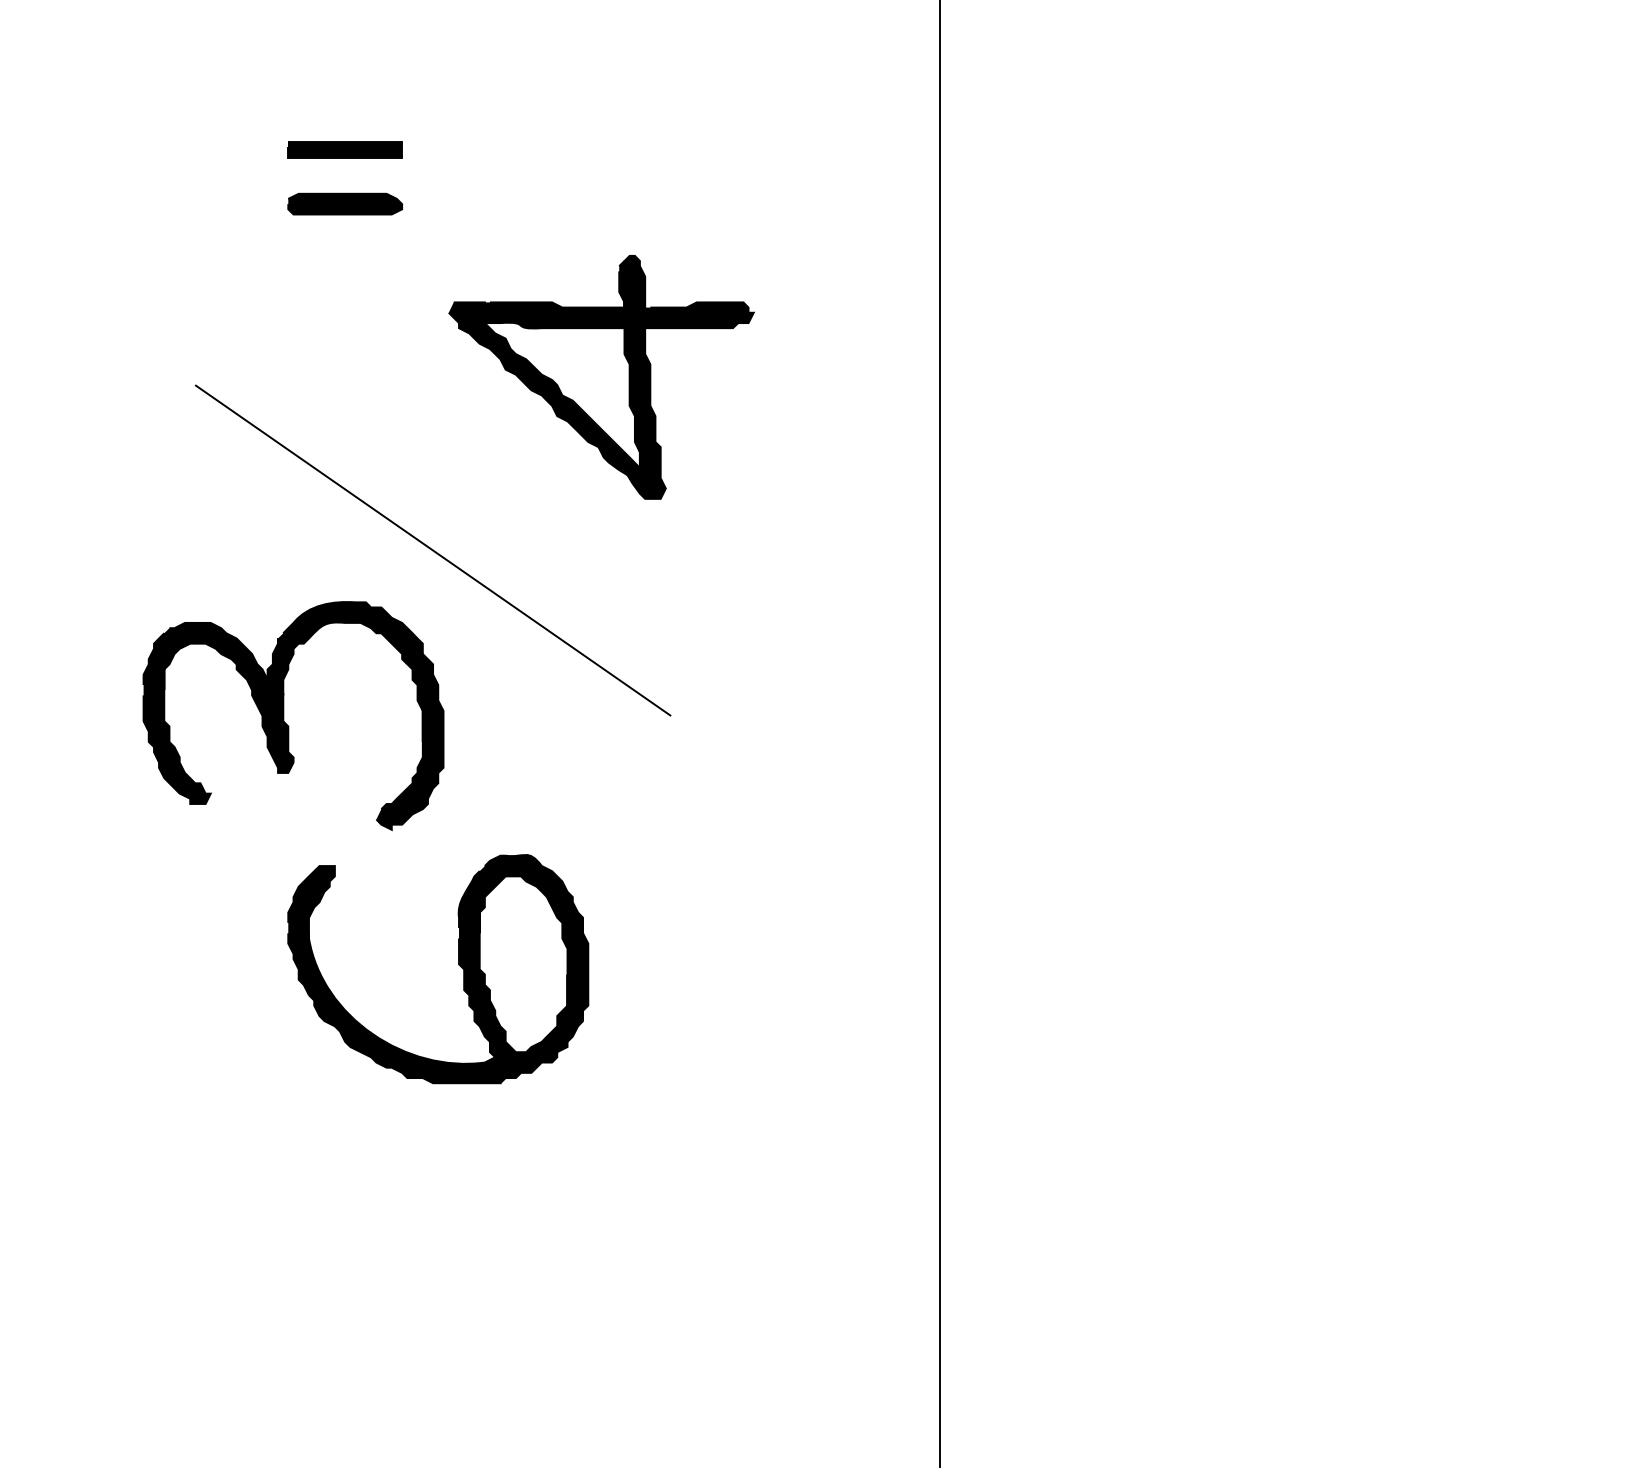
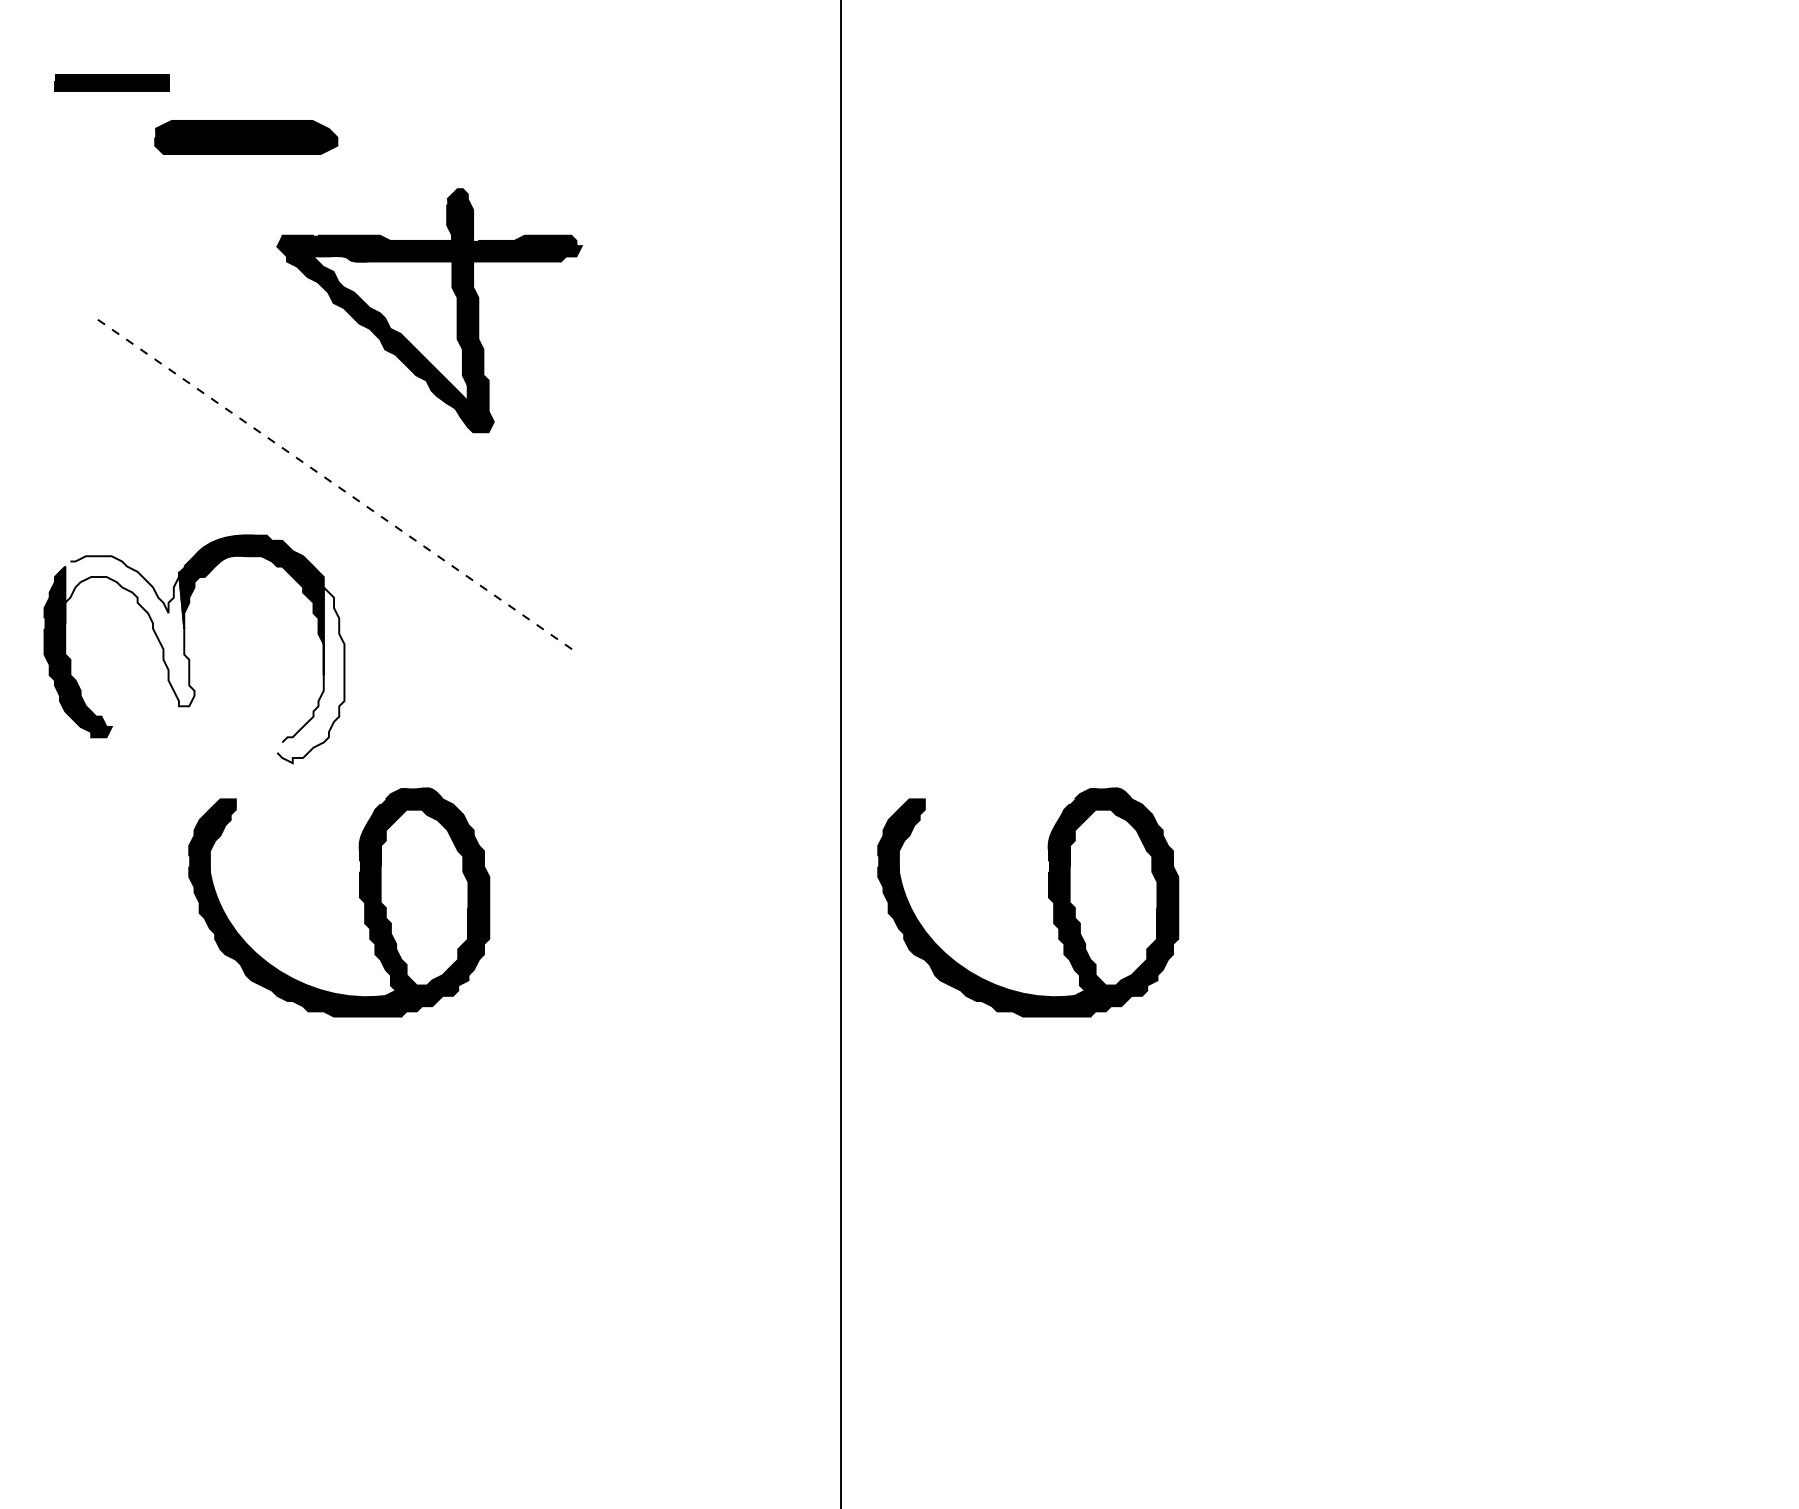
part: (344, 149) -> (111, 82), moved
part: (344, 204) -> (245, 137), size x1.6
part: (601, 377) -> (429, 310), moved
line: (433, 550) -> (334, 483), solid -> dashed
fill: (228, 698) -> (129, 631), removed
fill: (409, 742) -> (310, 675), removed
part: (1147, 965) -> (1048, 898), added

